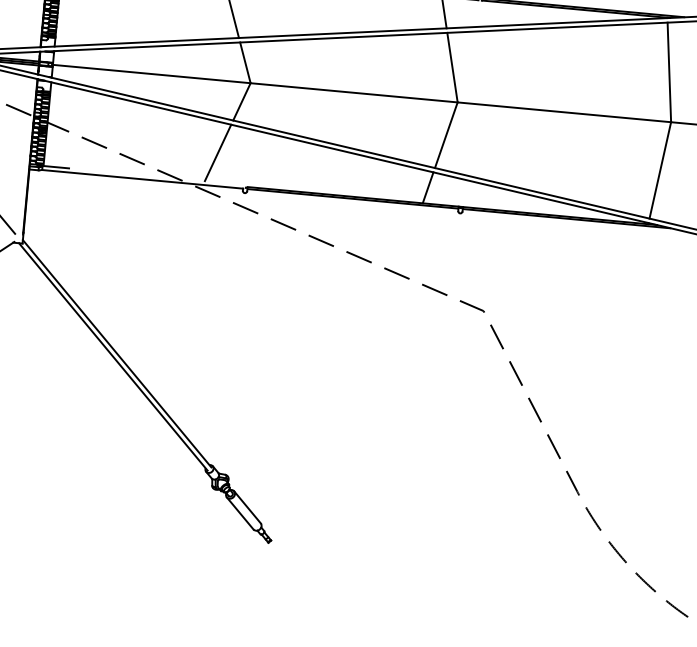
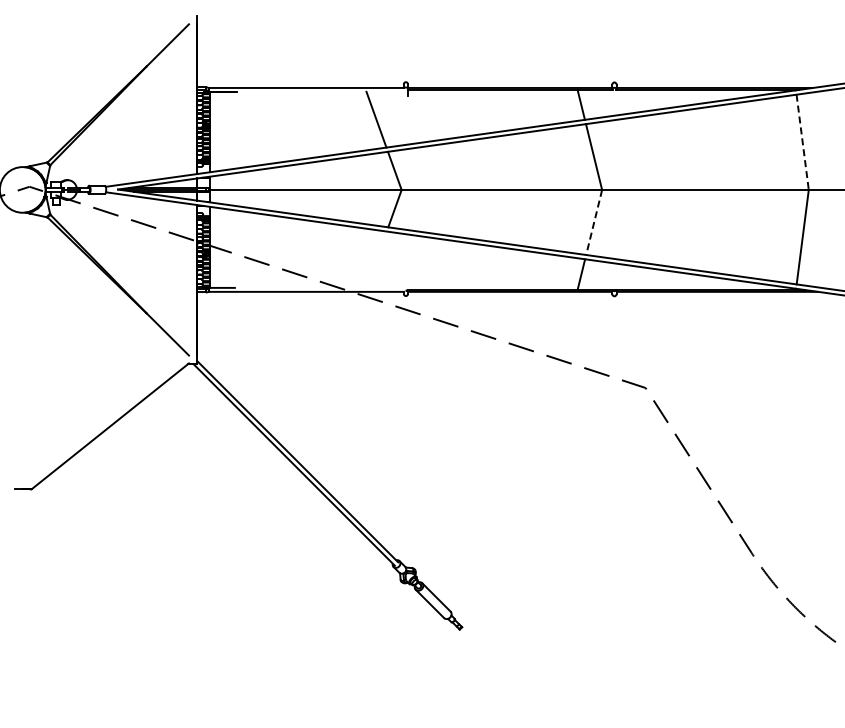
line: (669, 72) -> (802, 142), solid -> dashed
line: (446, 135) -> (594, 222), solid -> dashed
line: (217, 152) -> (376, 259), removed

